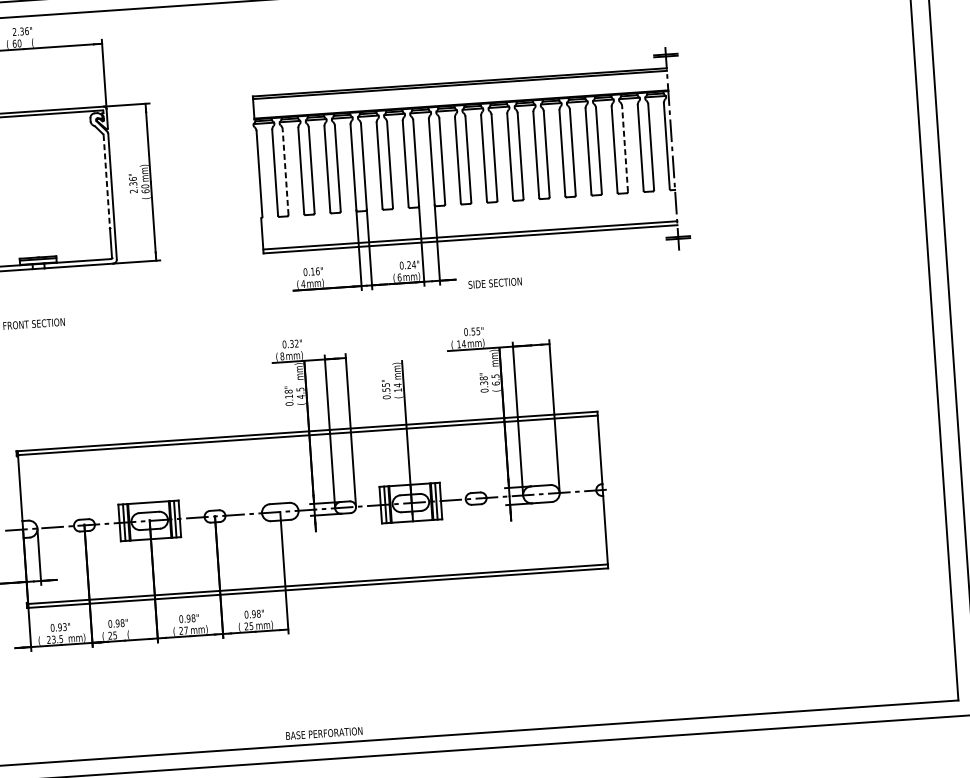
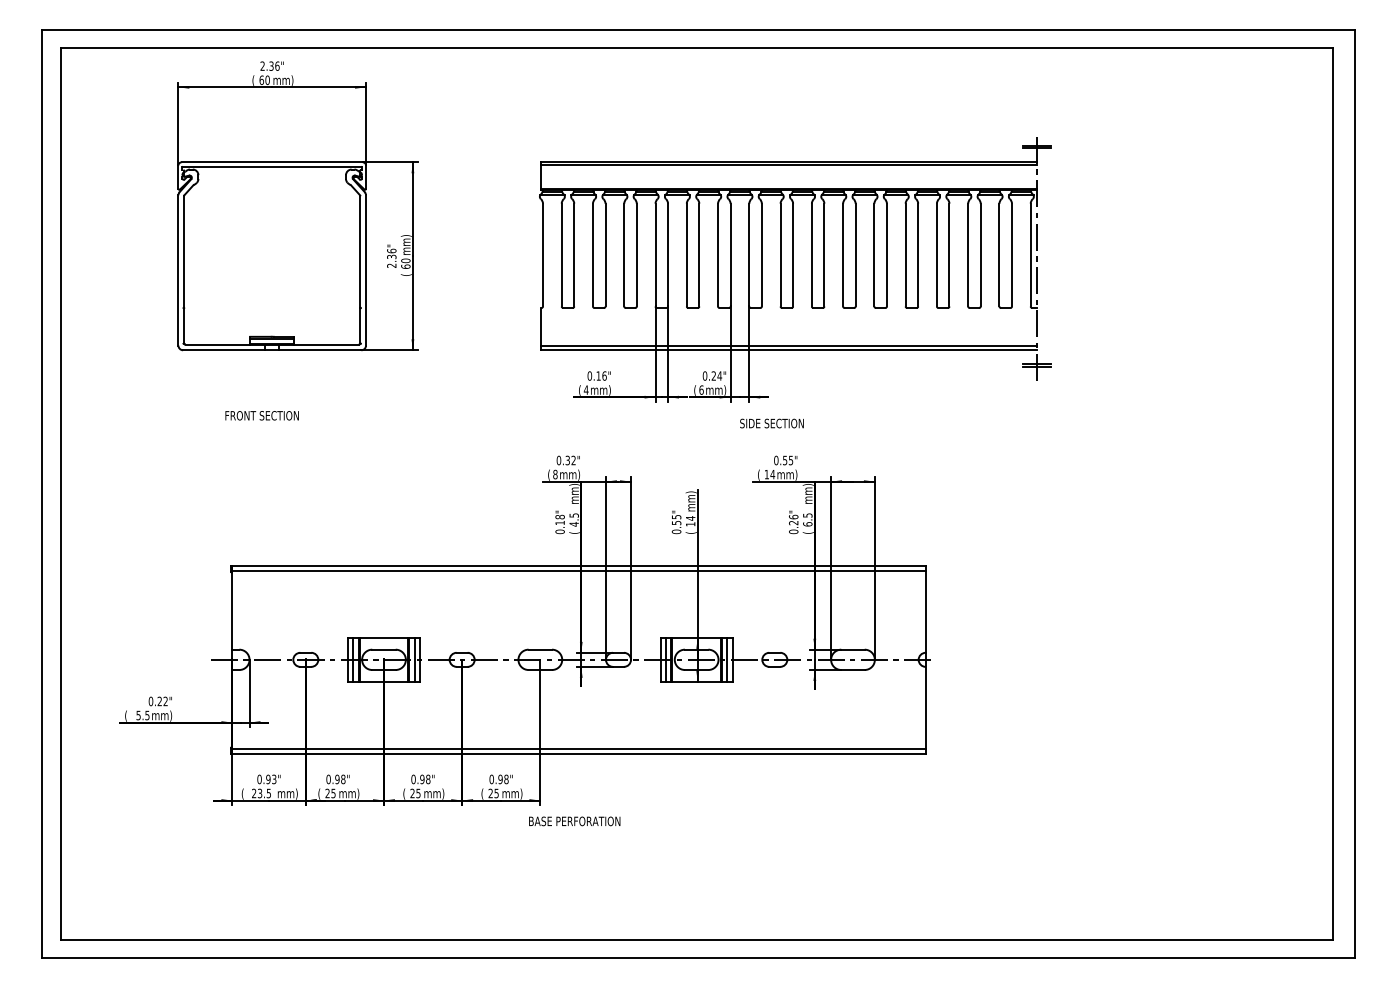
text: (32, 42) -> (283, 80), ( -> mm)
line: (624, 148) -> (980, 254), dashed -> solid
line: (285, 171) -> (574, 254), dashed -> solid
line: (106, 182) -> (360, 252), dashed -> solid
text: (494, 283) -> (771, 423), moved
text: (483, 380) -> (793, 519), 0.38" -> 0.26"
text: (186, 630) -> (418, 793), 27 -> 25
text: (128, 634) -> (349, 793), ( -> mm)
text: (324, 733) -> (574, 821), moved

